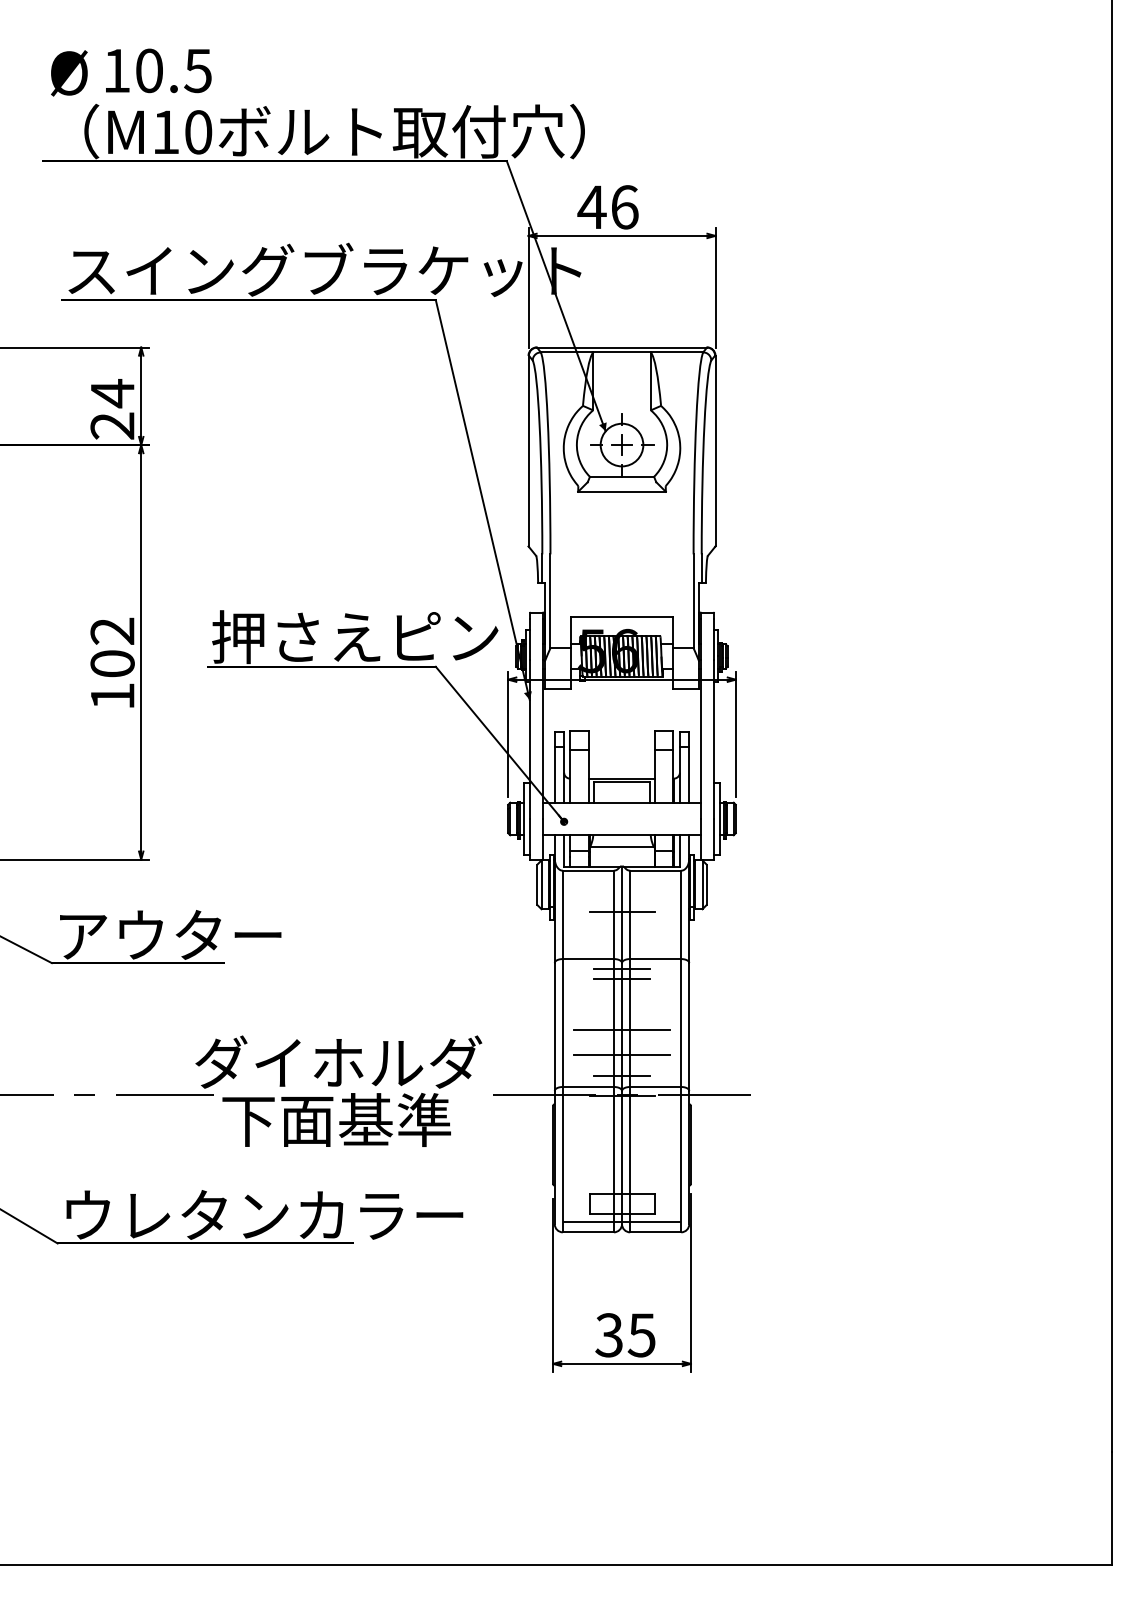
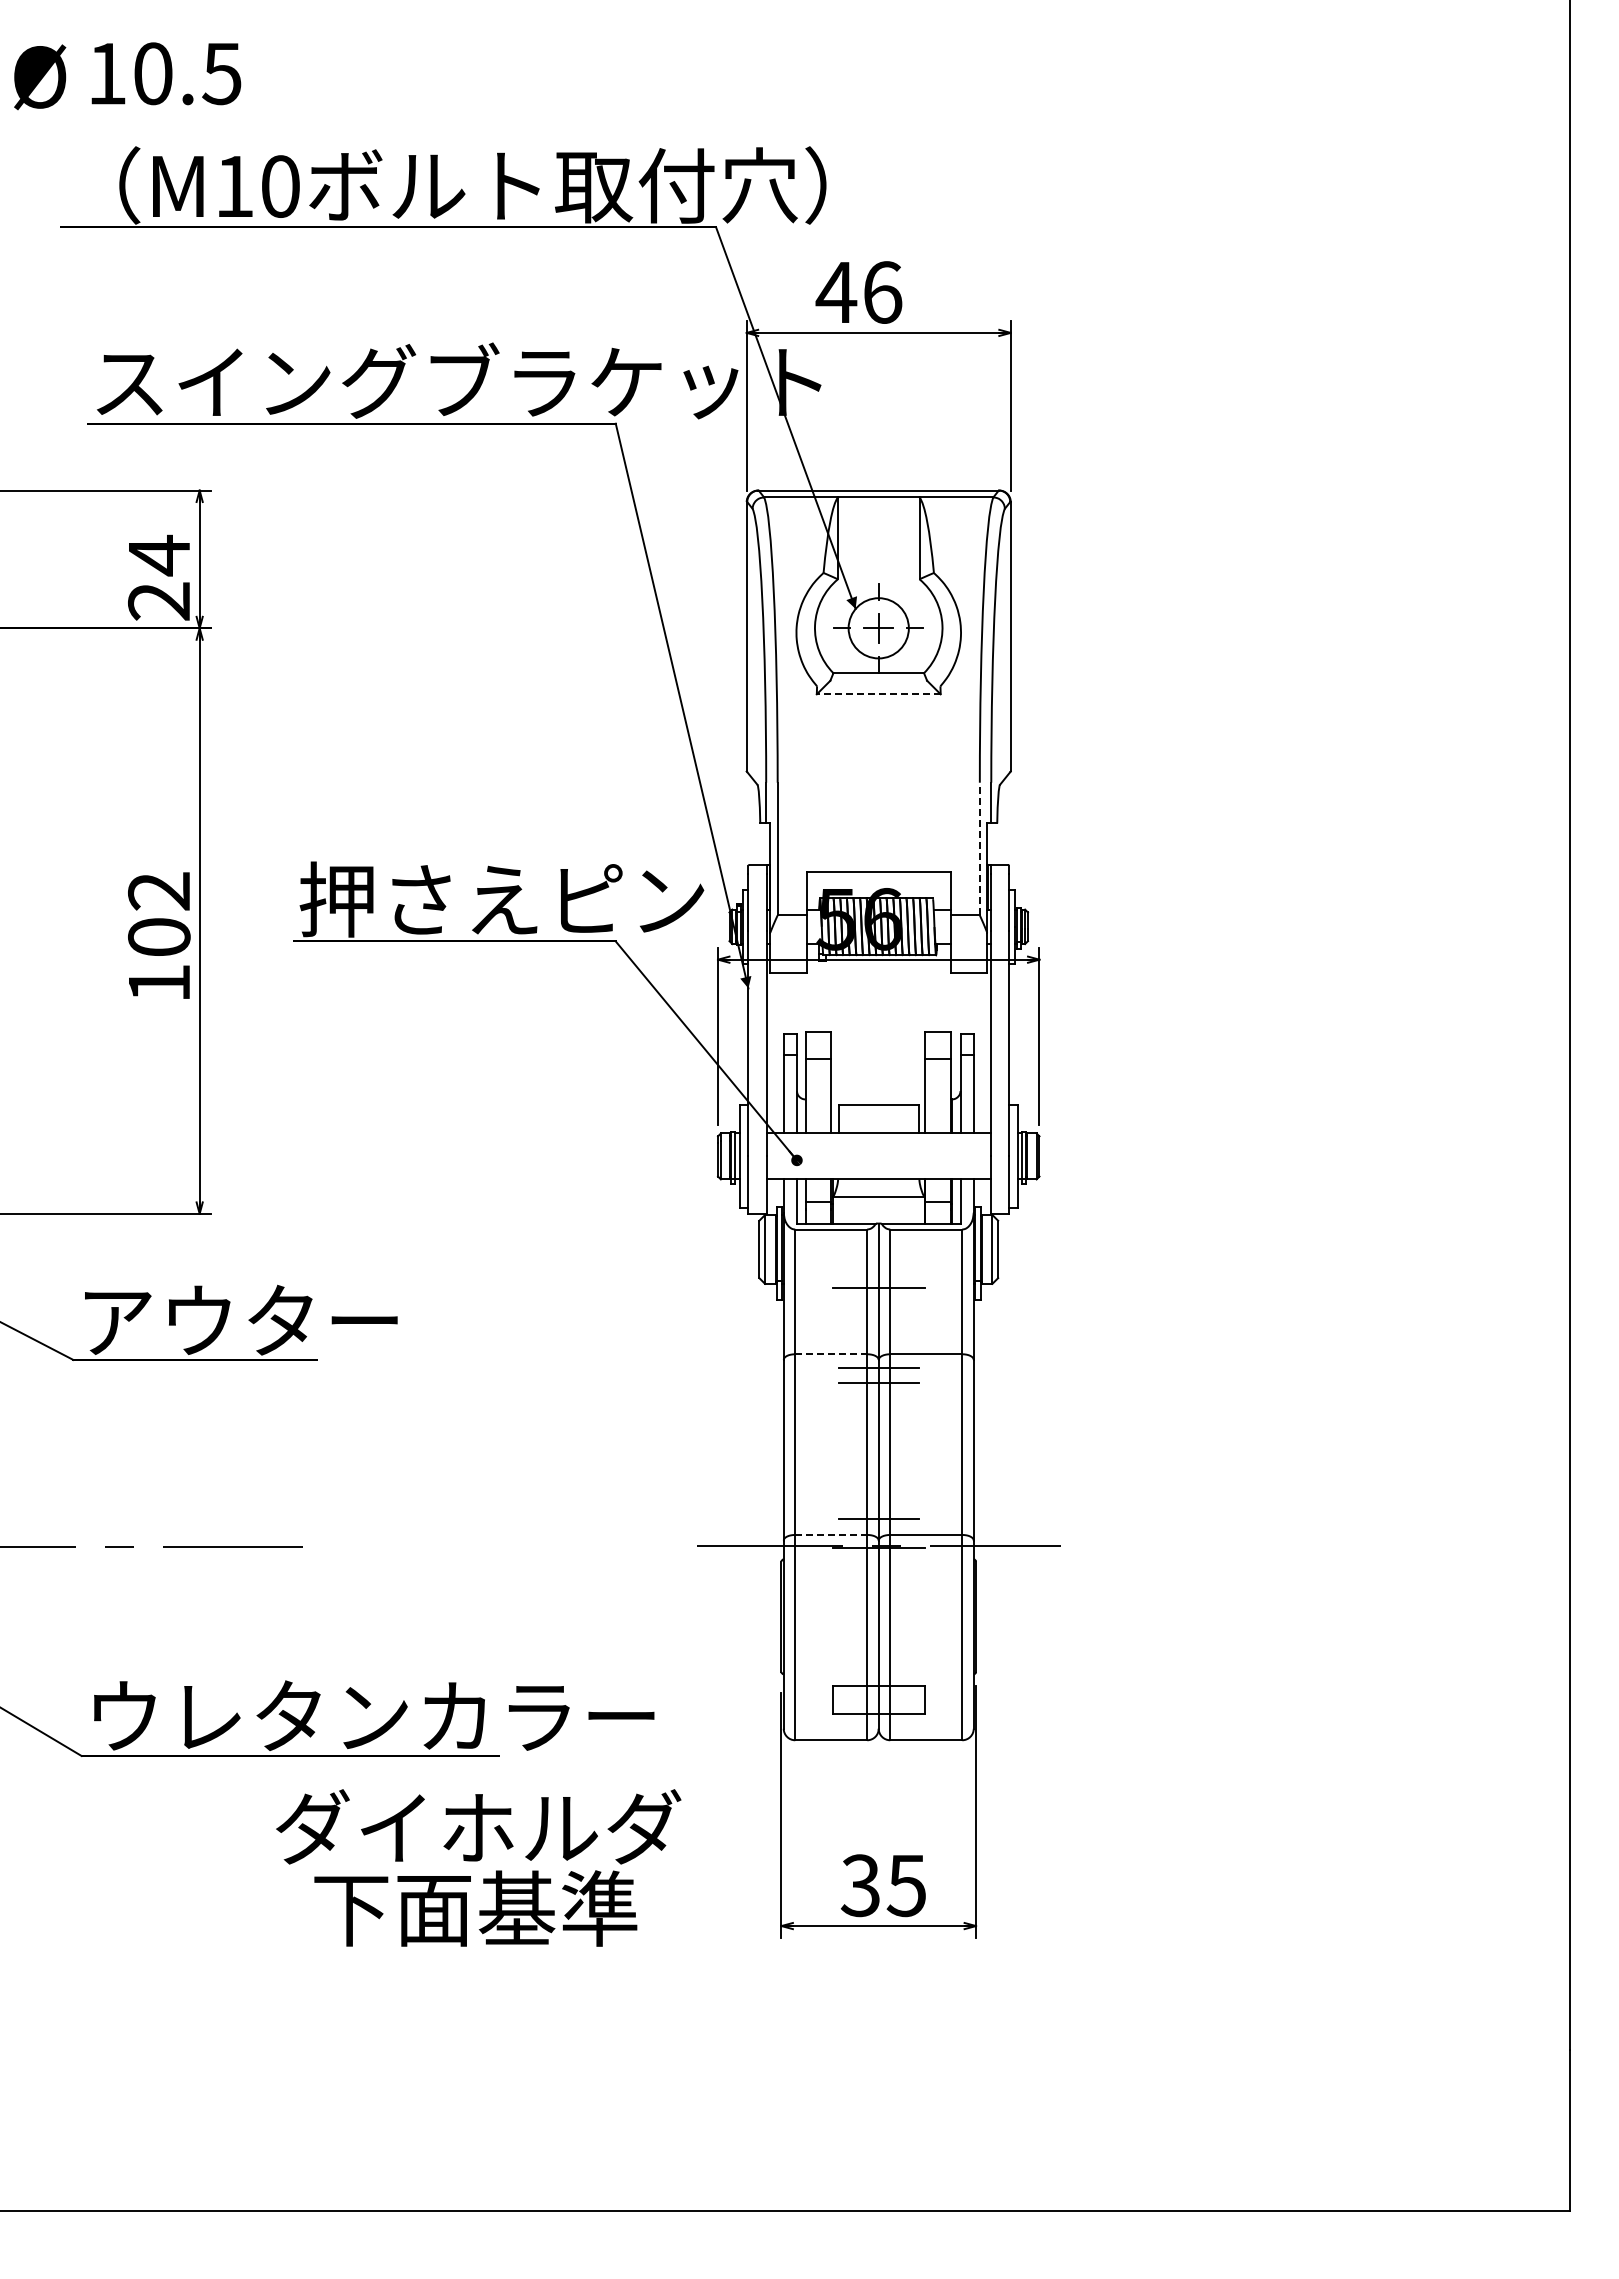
text: (131, 72) -> (127, 76), moved
line: (621, 491) -> (878, 694), solid -> dashed
line: (693, 600) -> (979, 848), solid -> dashed
line: (621, 778) -> (877, 1099), removed
line: (588, 959) -> (831, 1354), solid -> dashed
line: (621, 1030) -> (878, 1454), removed
line: (621, 1054) -> (878, 1489), removed
line: (588, 1086) -> (831, 1534), solid -> dashed
text: (338, 1090) -> (478, 1867), moved
line: (621, 1221) -> (878, 1725), removed

